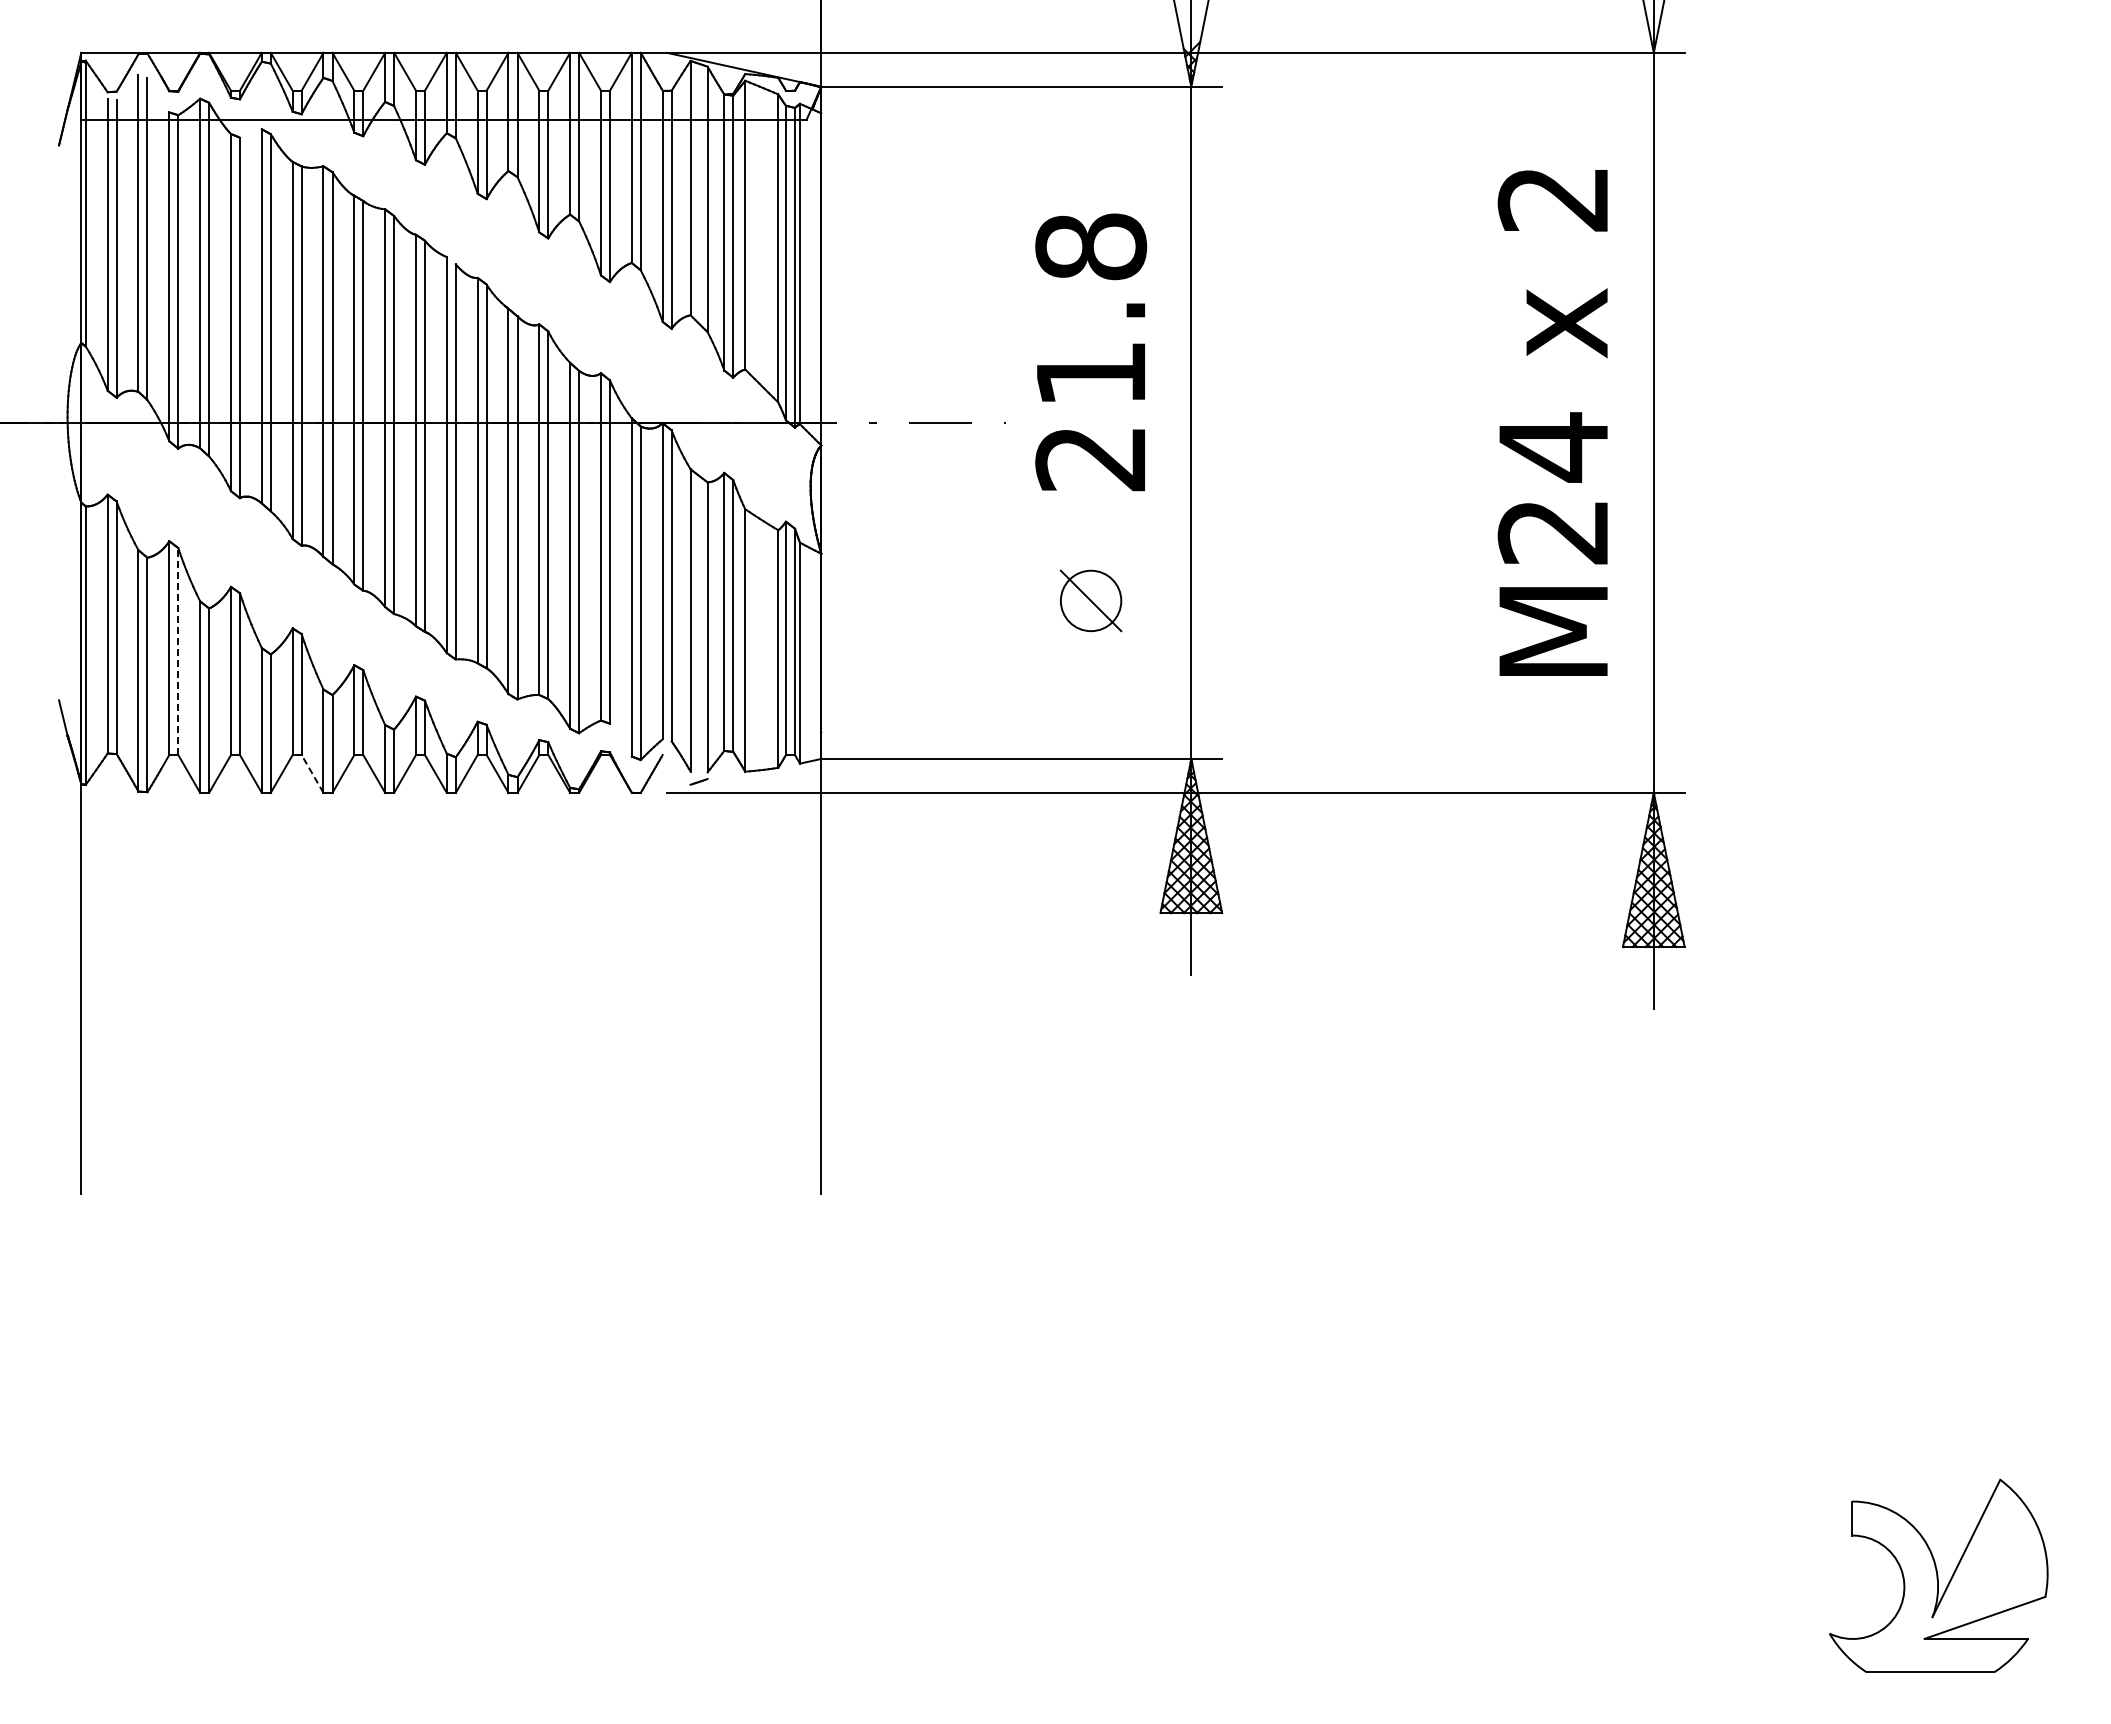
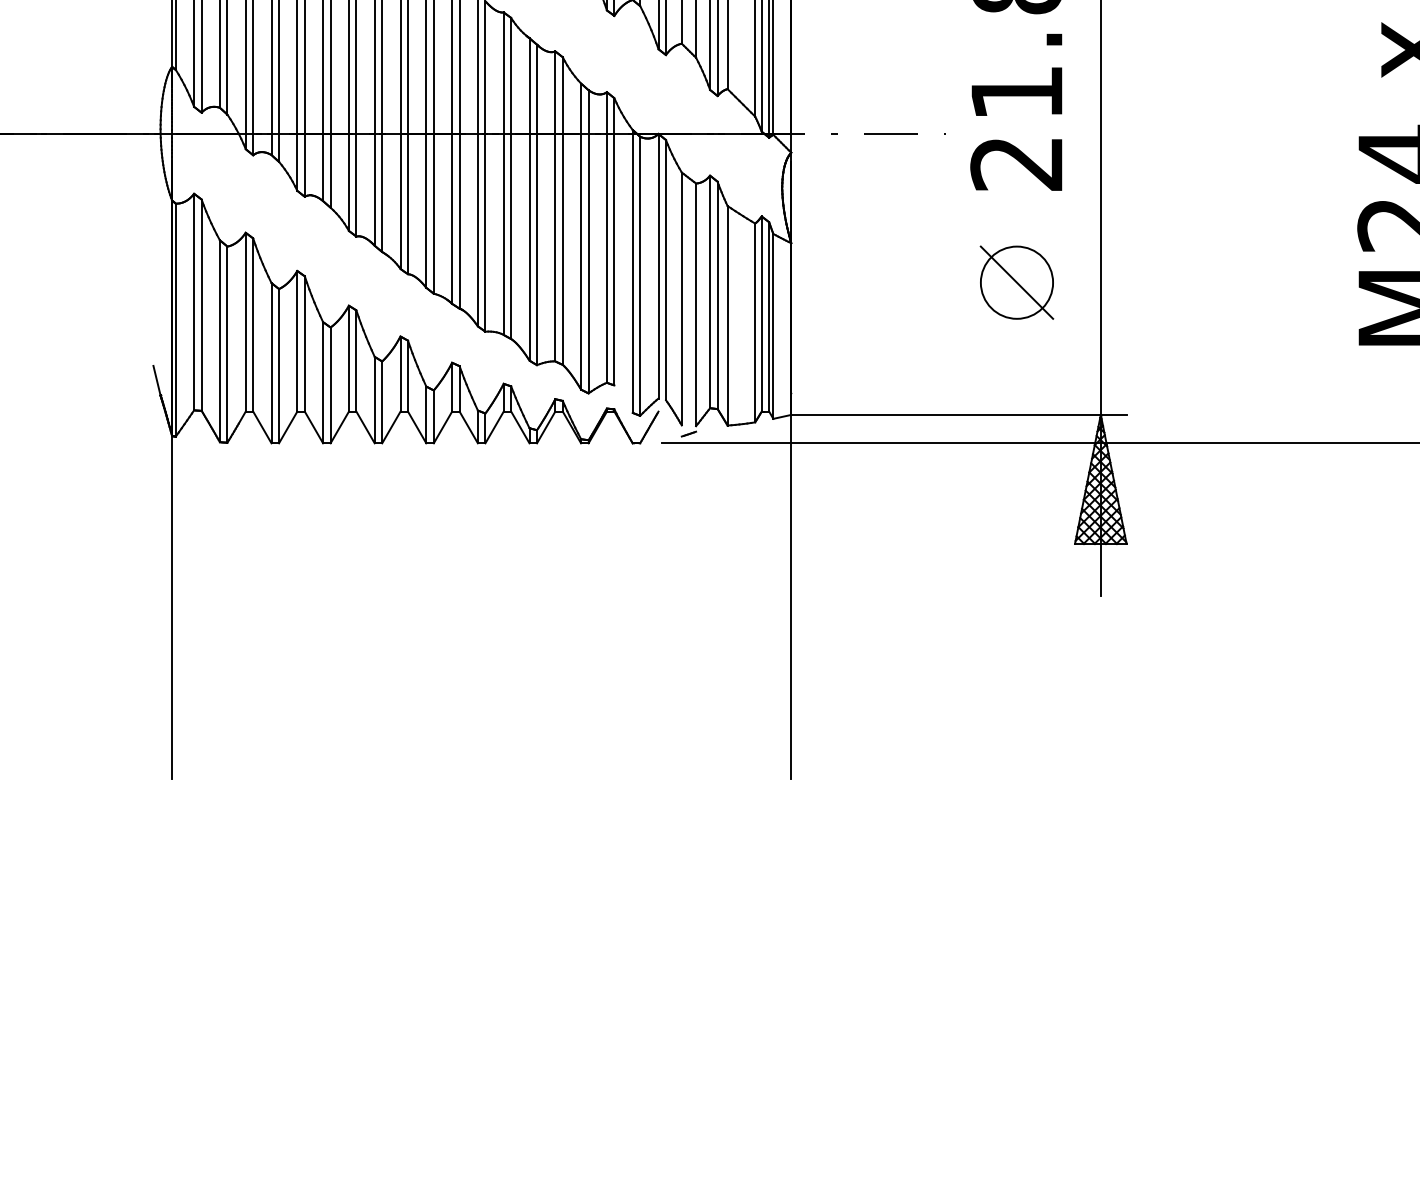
part: (1090, 600) -> (1016, 282), size x1.43
line: (178, 651) -> (253, 325), dashed -> solid
line: (312, 773) -> (365, 427), dashed -> solid

